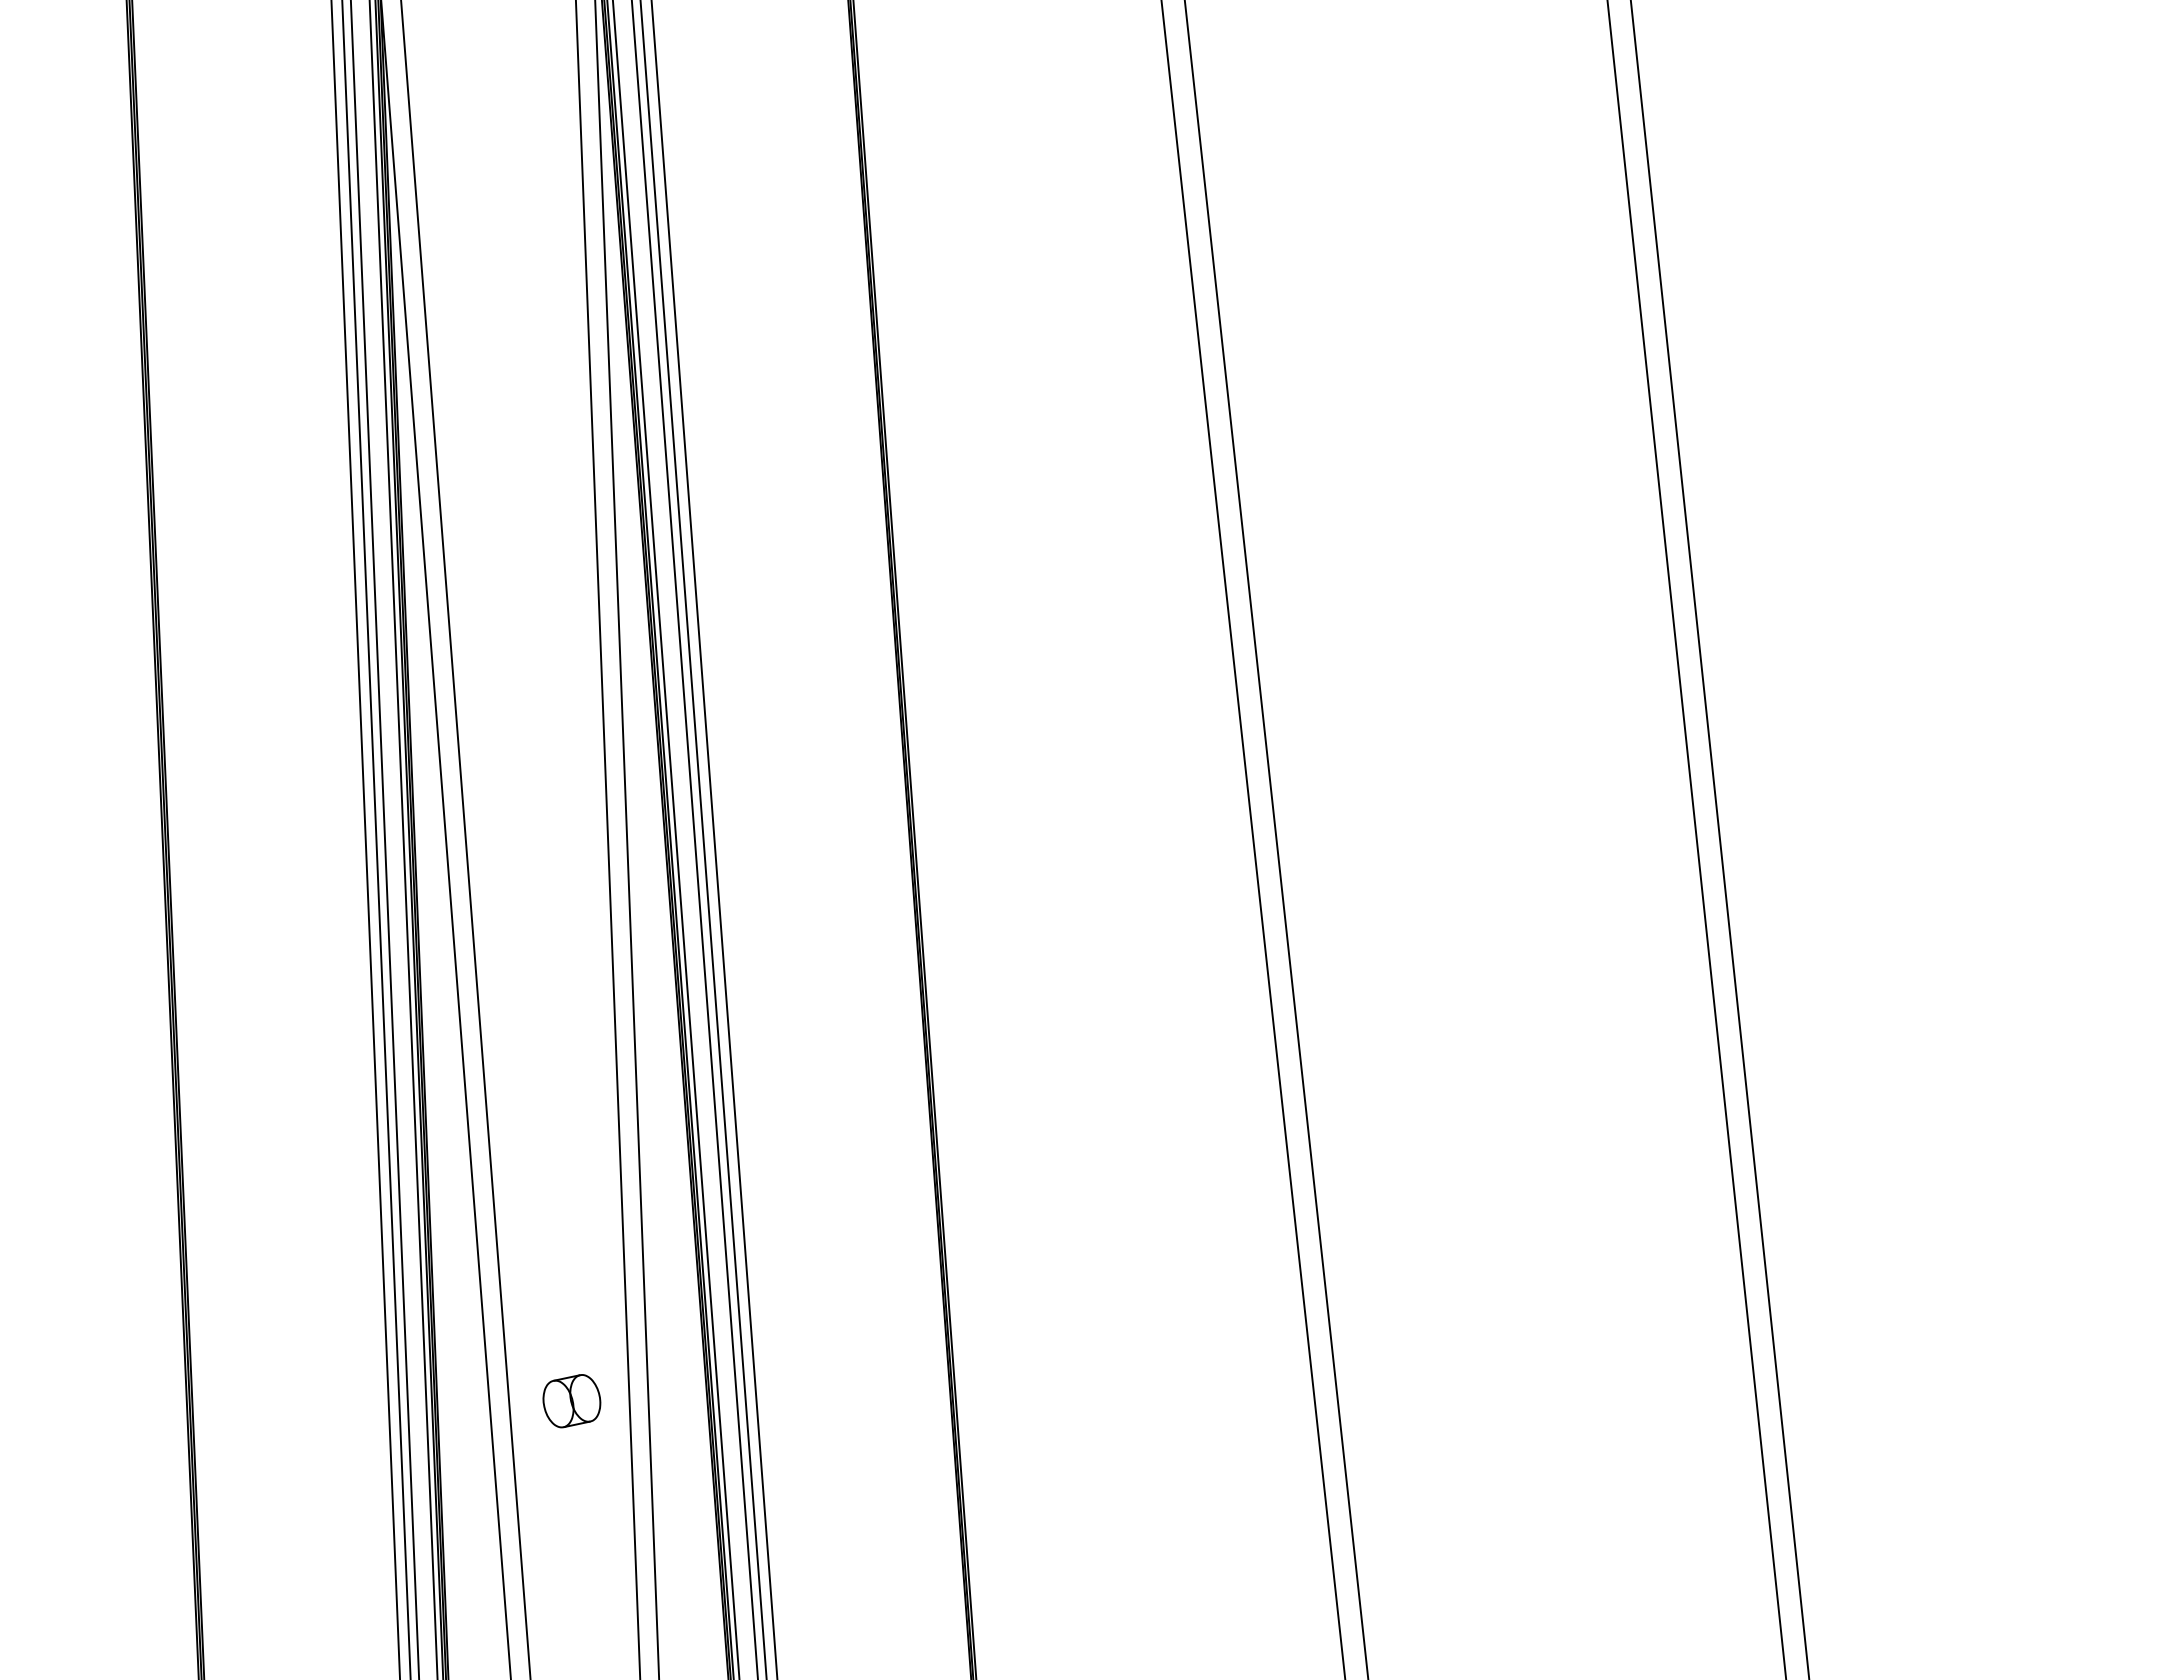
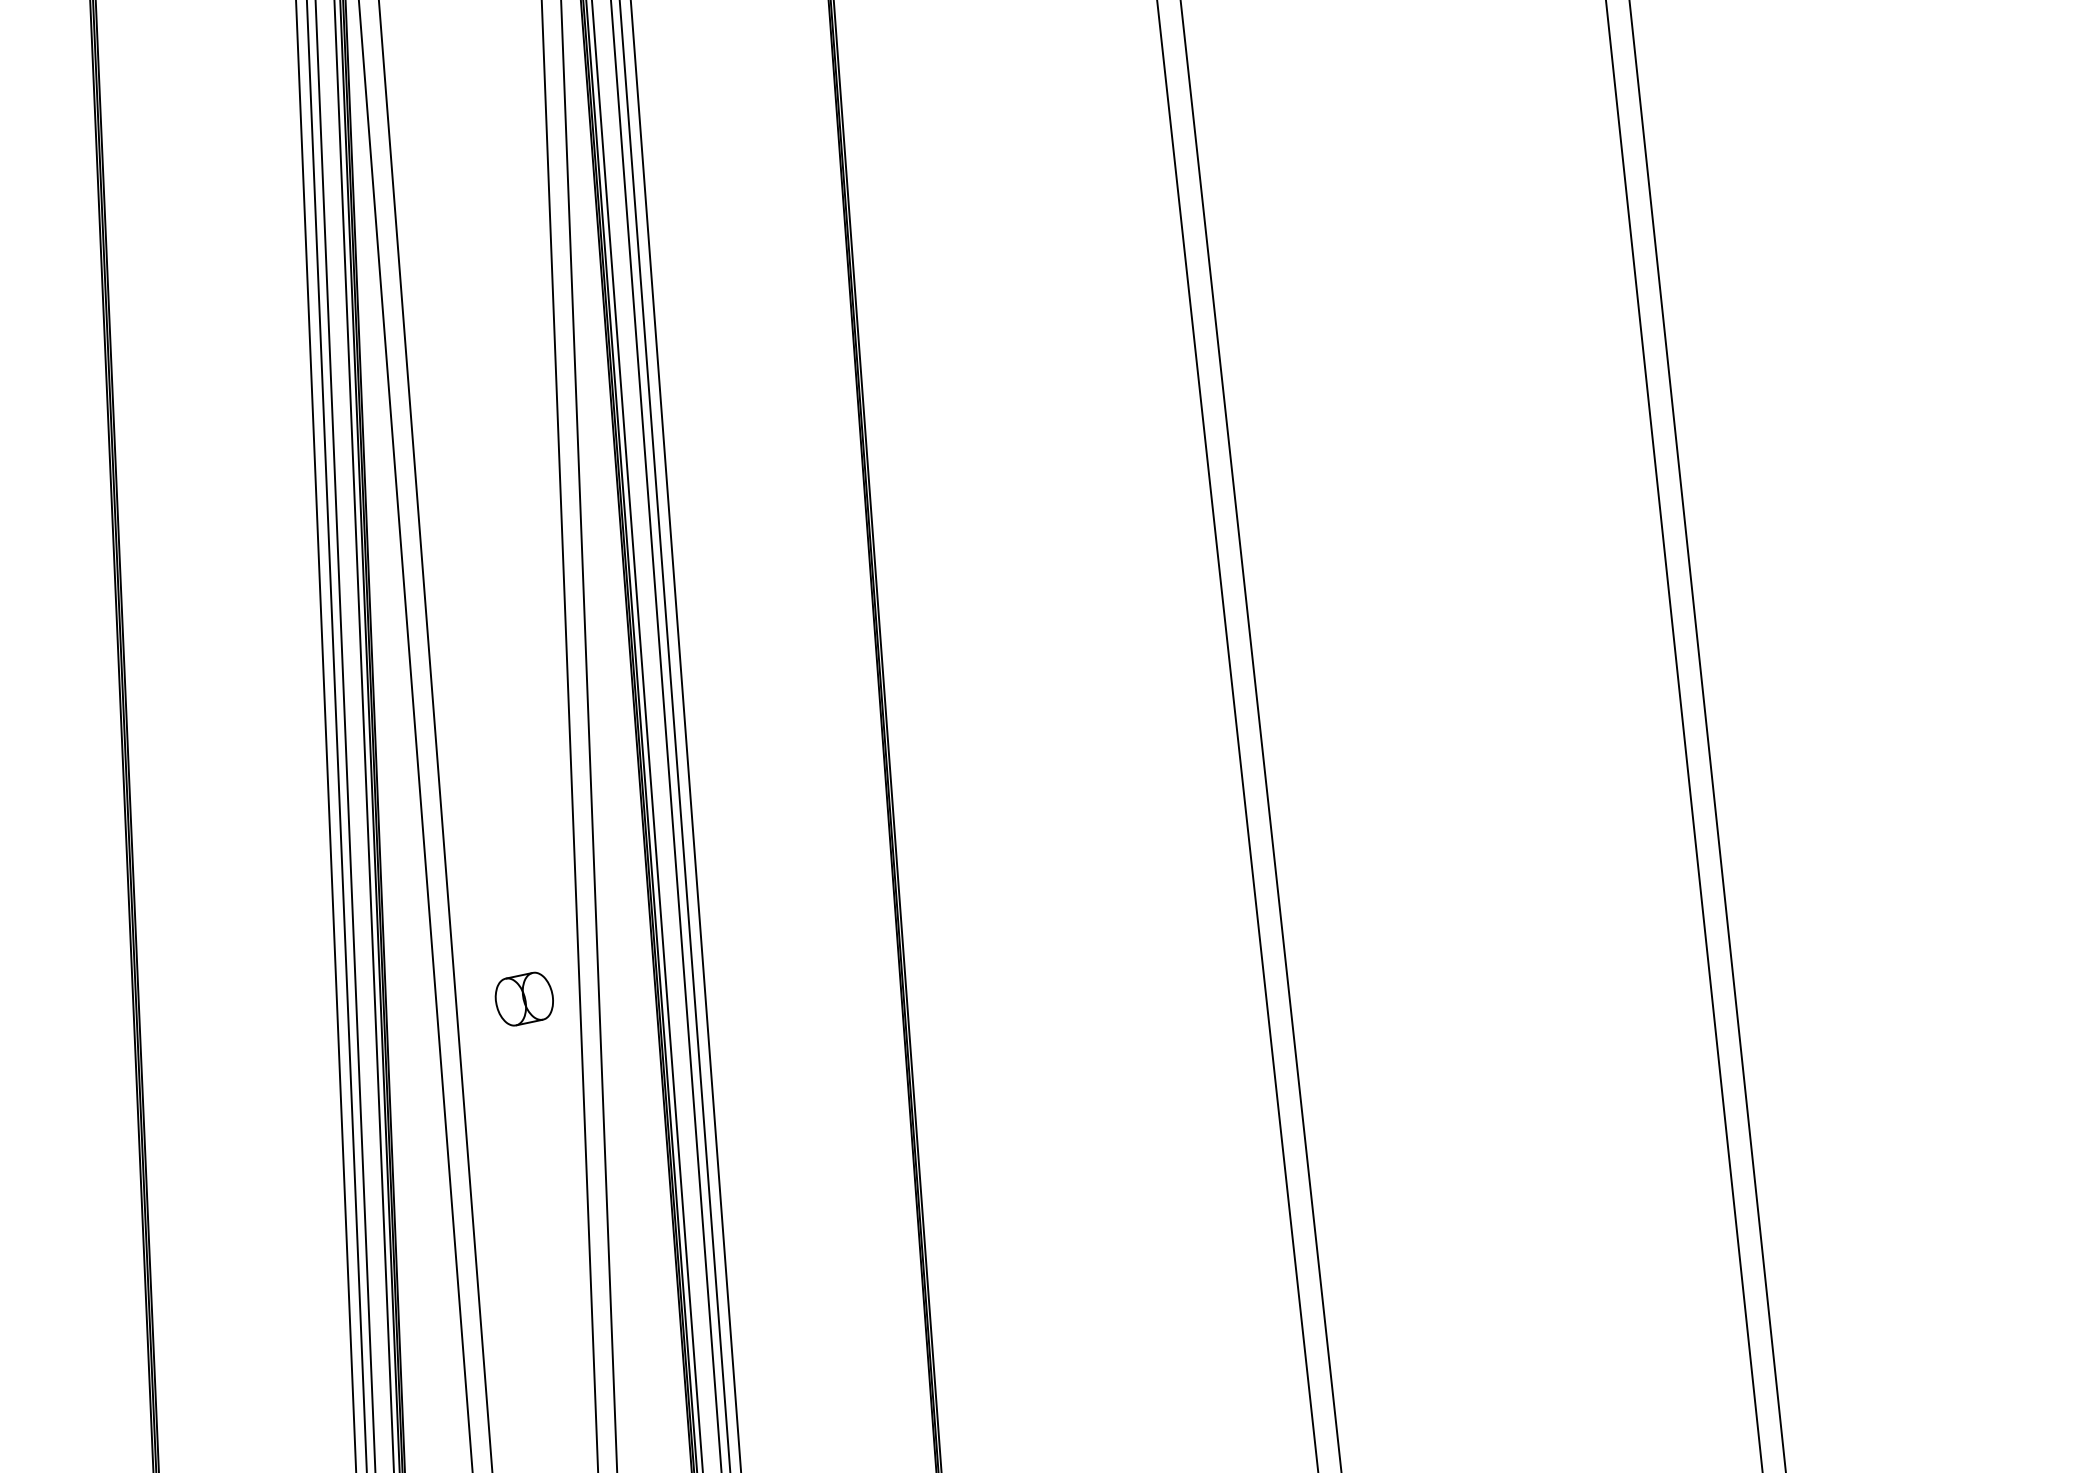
part: (571, 1401) -> (523, 999), moved

